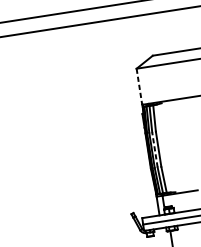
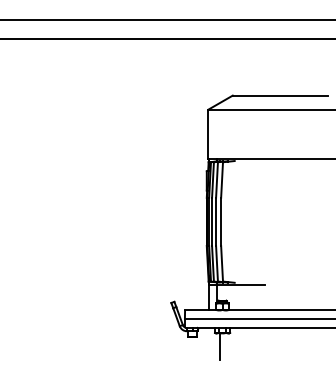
line: (139, 86) -> (208, 134), dashed -> solid
line: (155, 149) -> (216, 221), dashed -> solid

